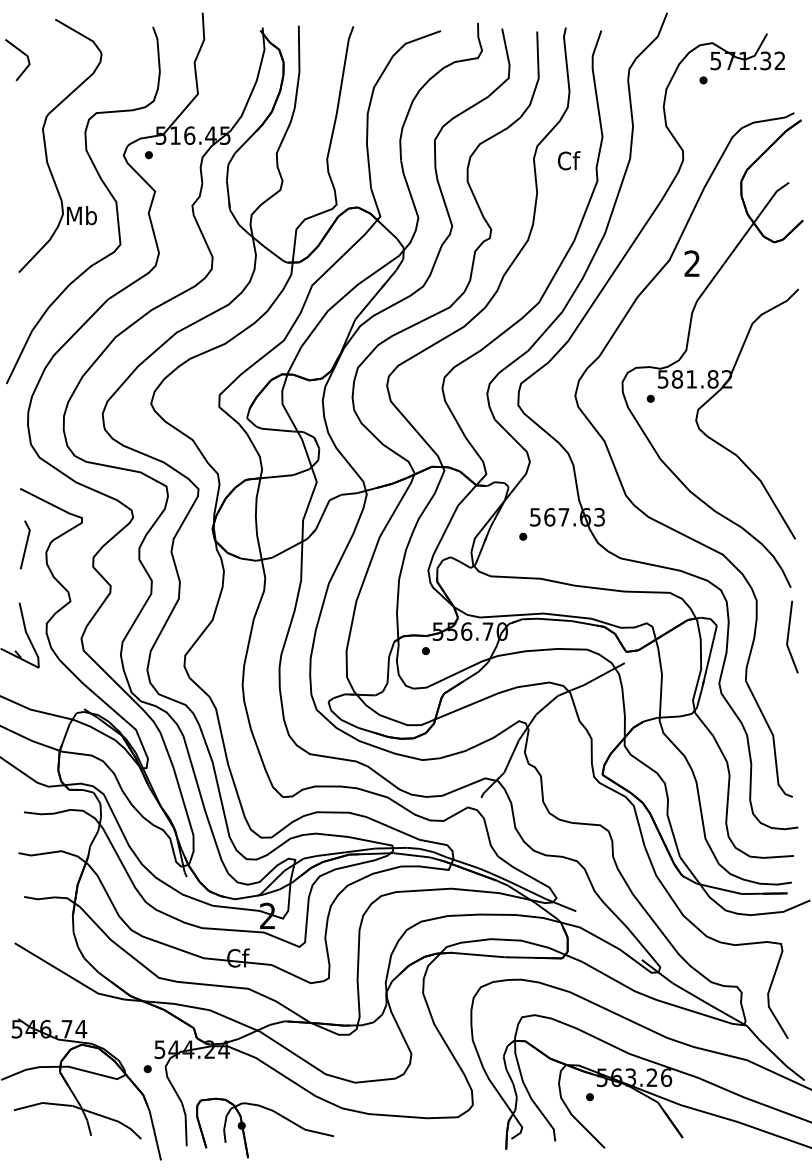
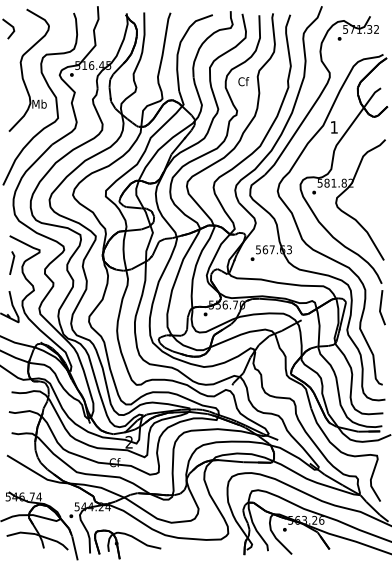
text: (568, 160) -> (243, 81), moved
text: (690, 263) -> (333, 127), 2 -> 1

